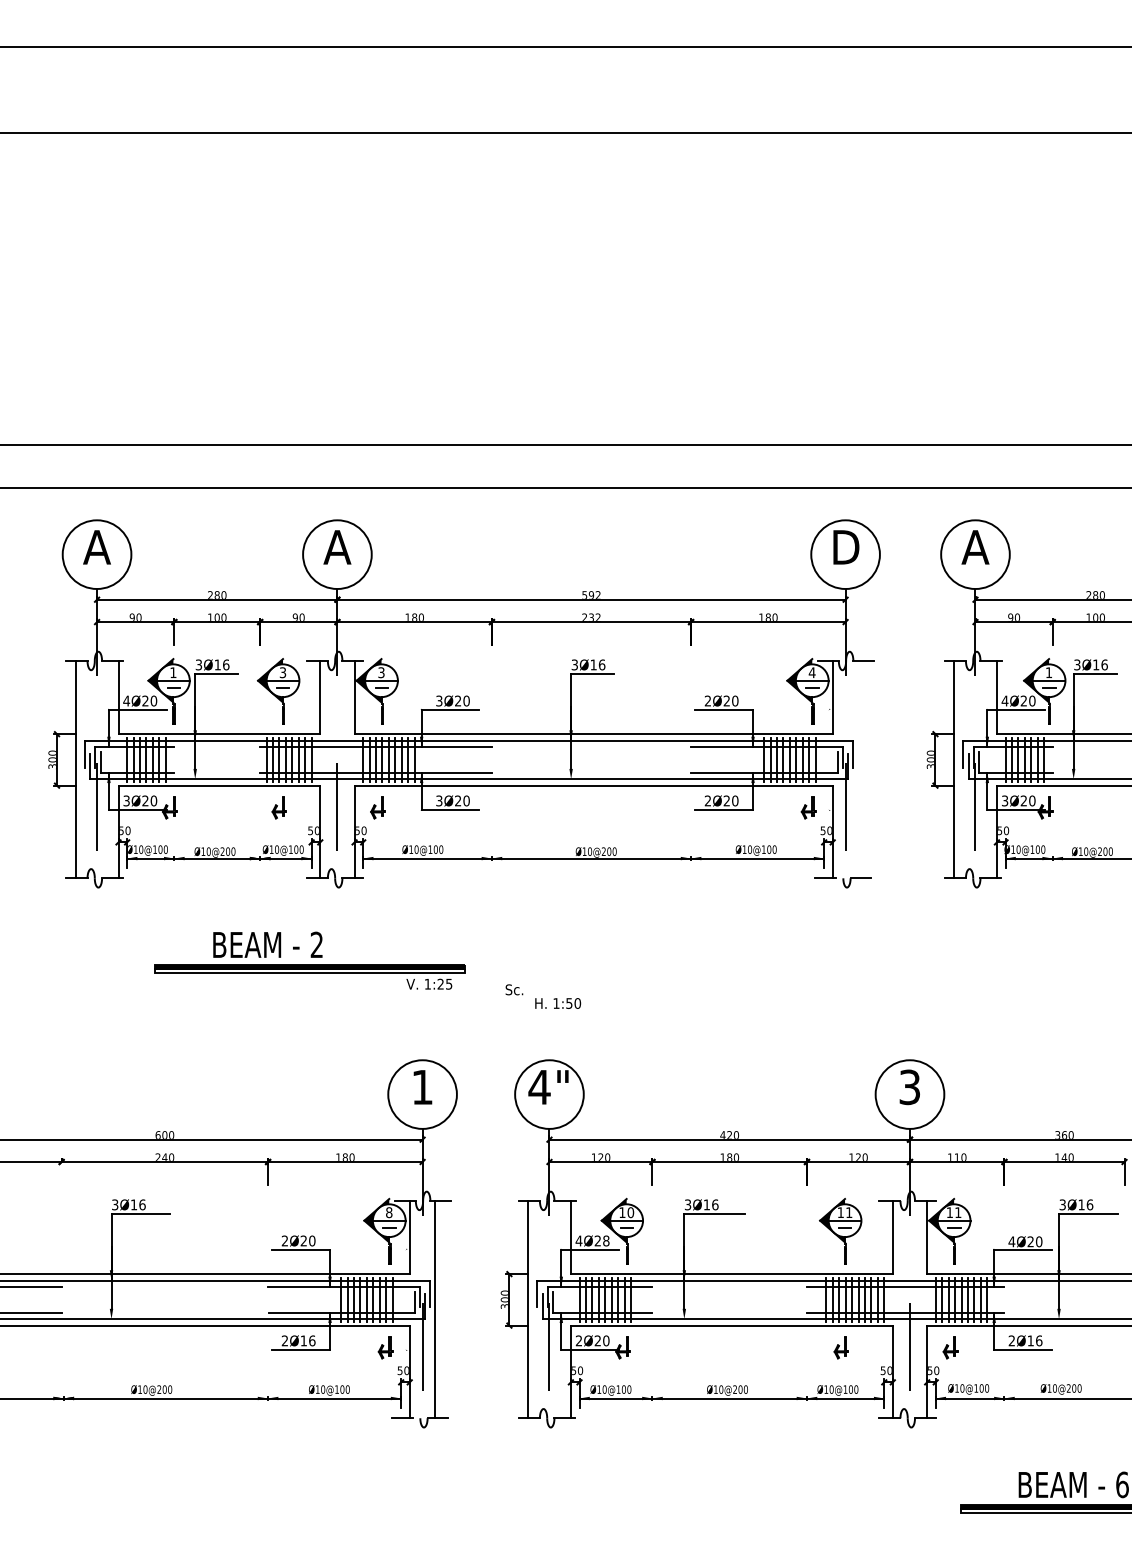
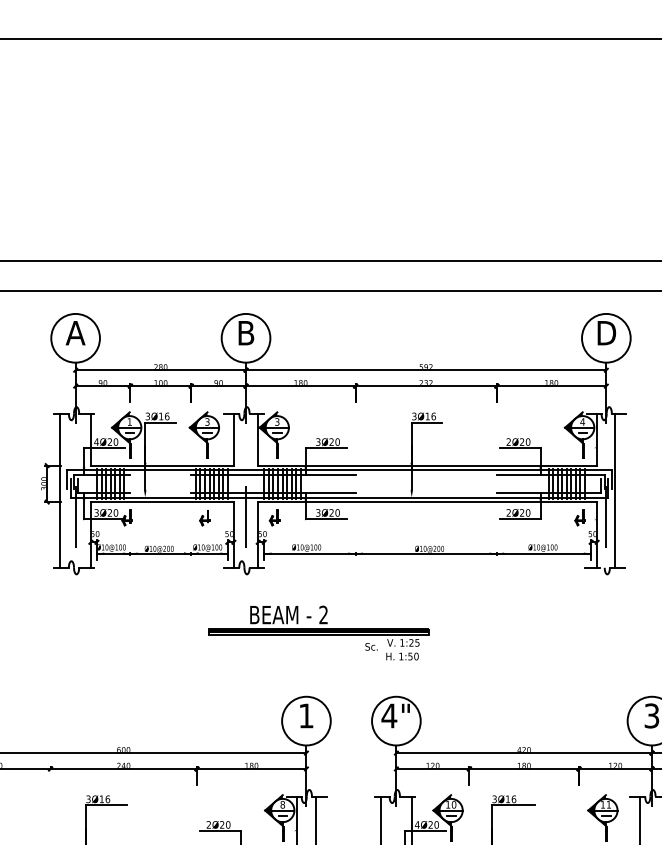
text: (337, 547) -> (246, 333), A -> B
line: (858, 769) -> (615, 490), added
part: (309, 960) -> (318, 626), moved
text: (606, 1240) -> (436, 824), 4Ø28 -> 4Ø20

